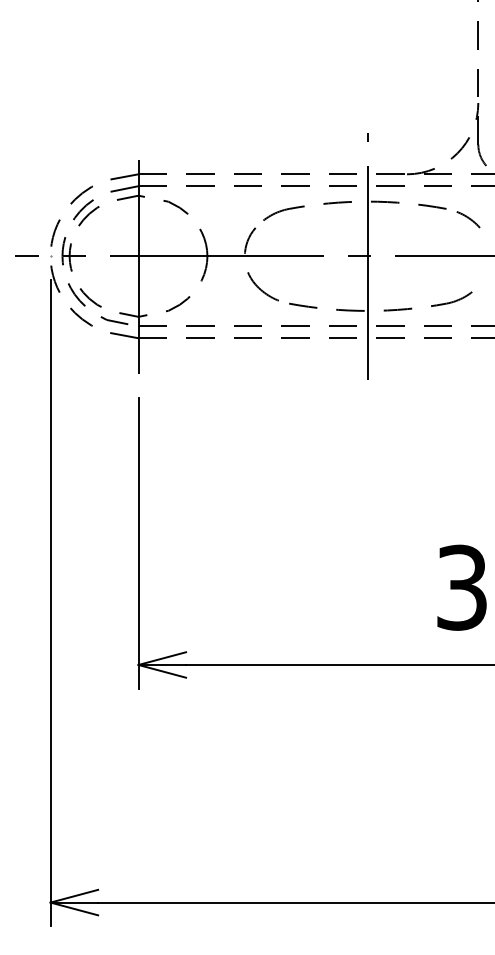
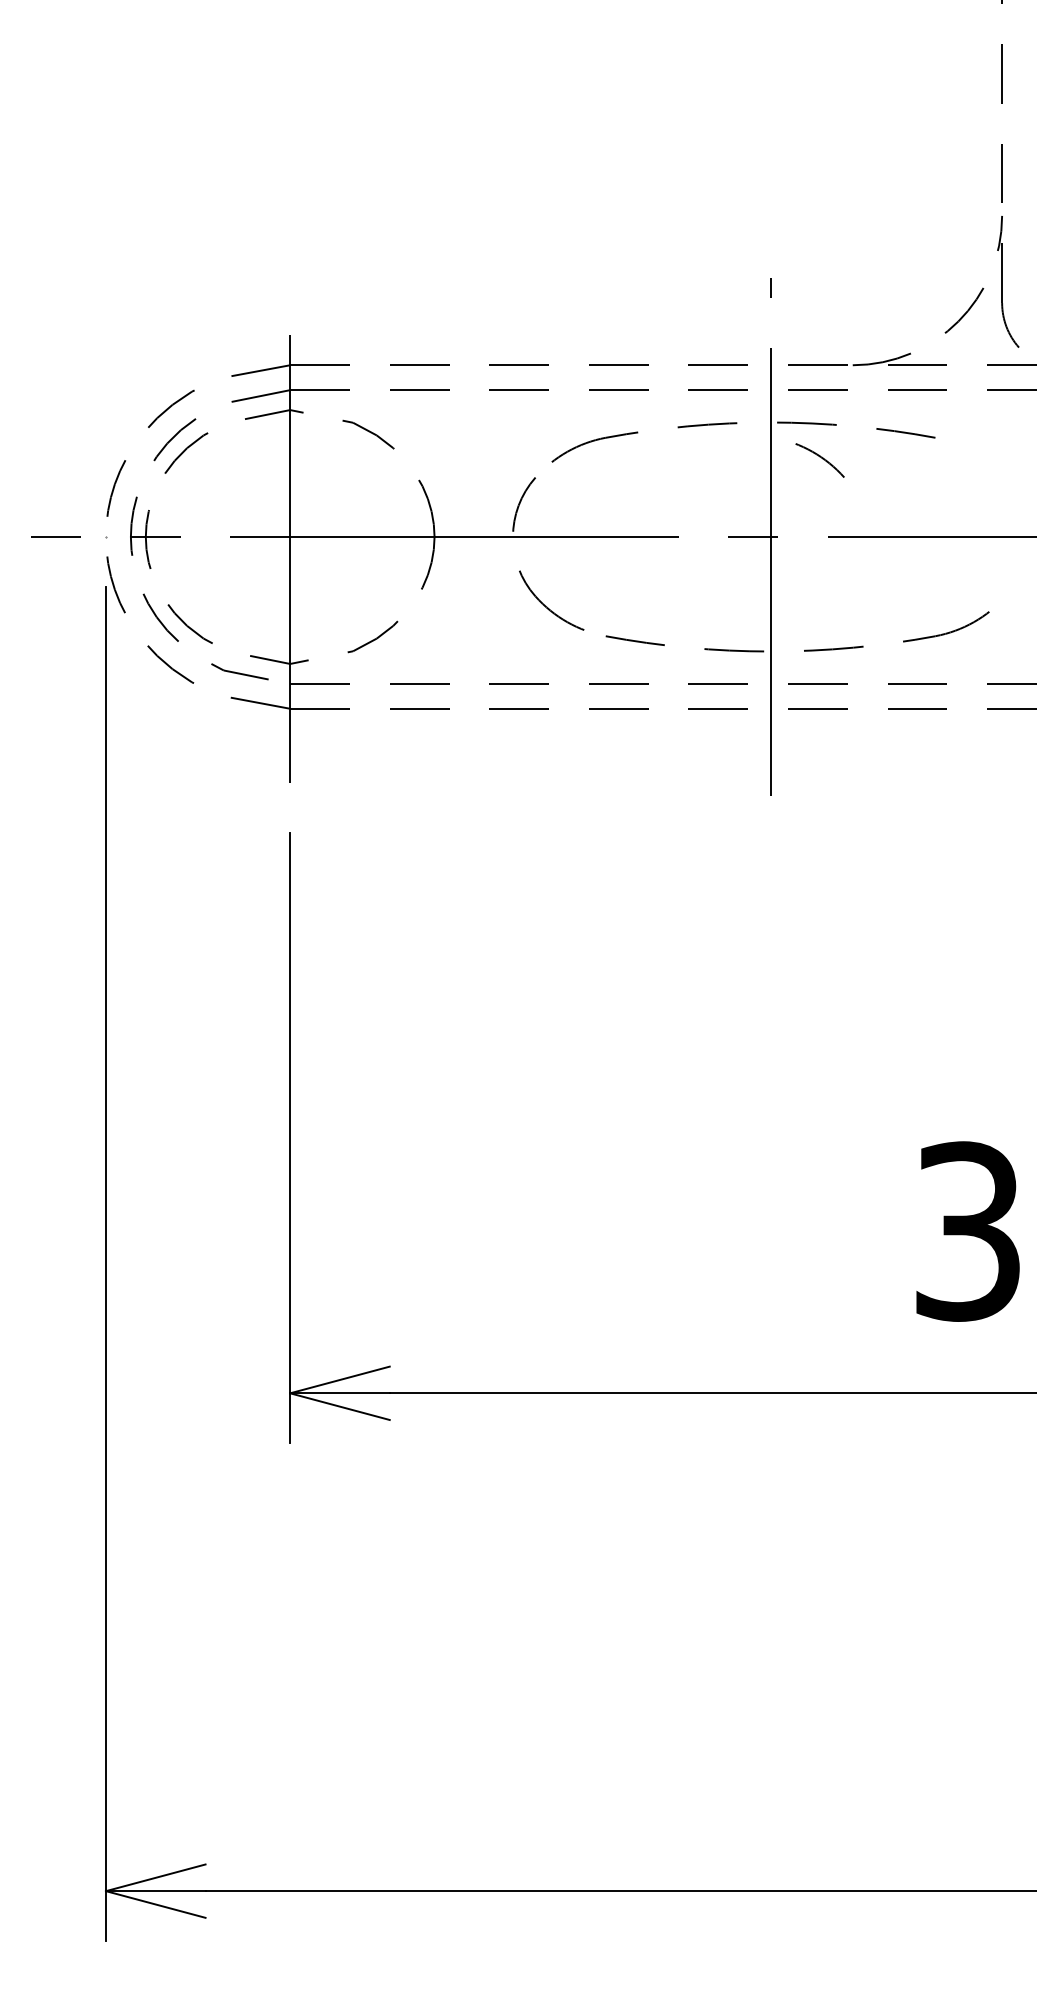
arc: (468, 218) -> (820, 457), moved

